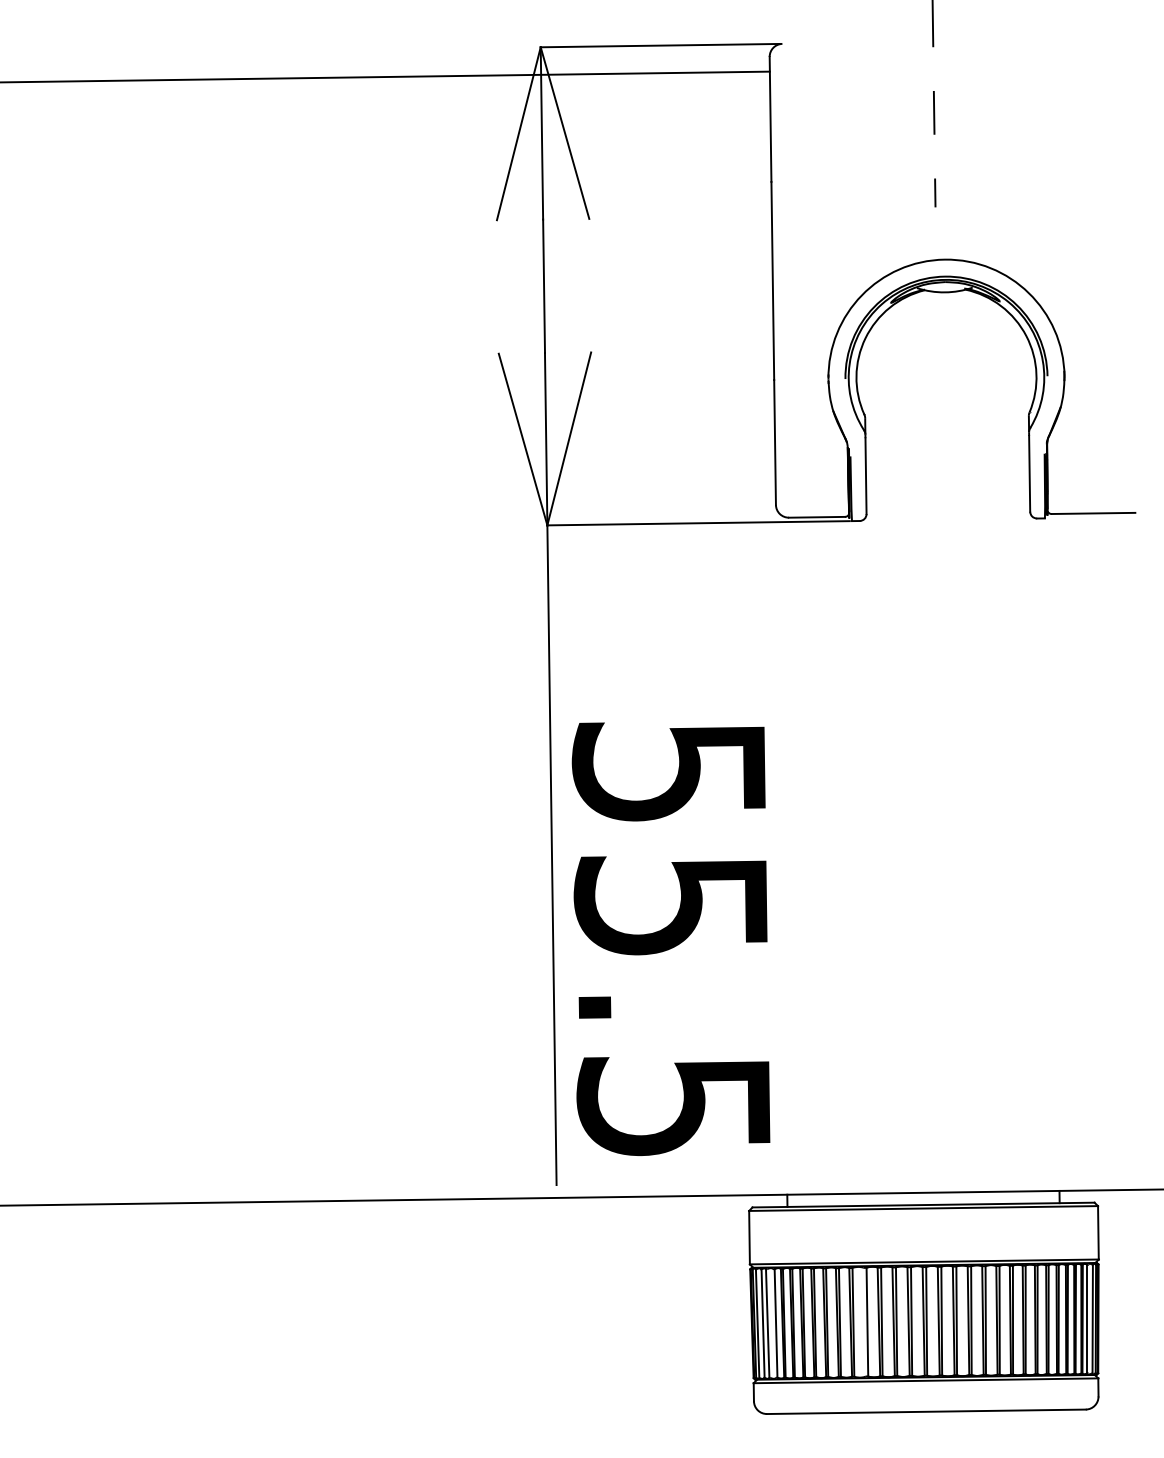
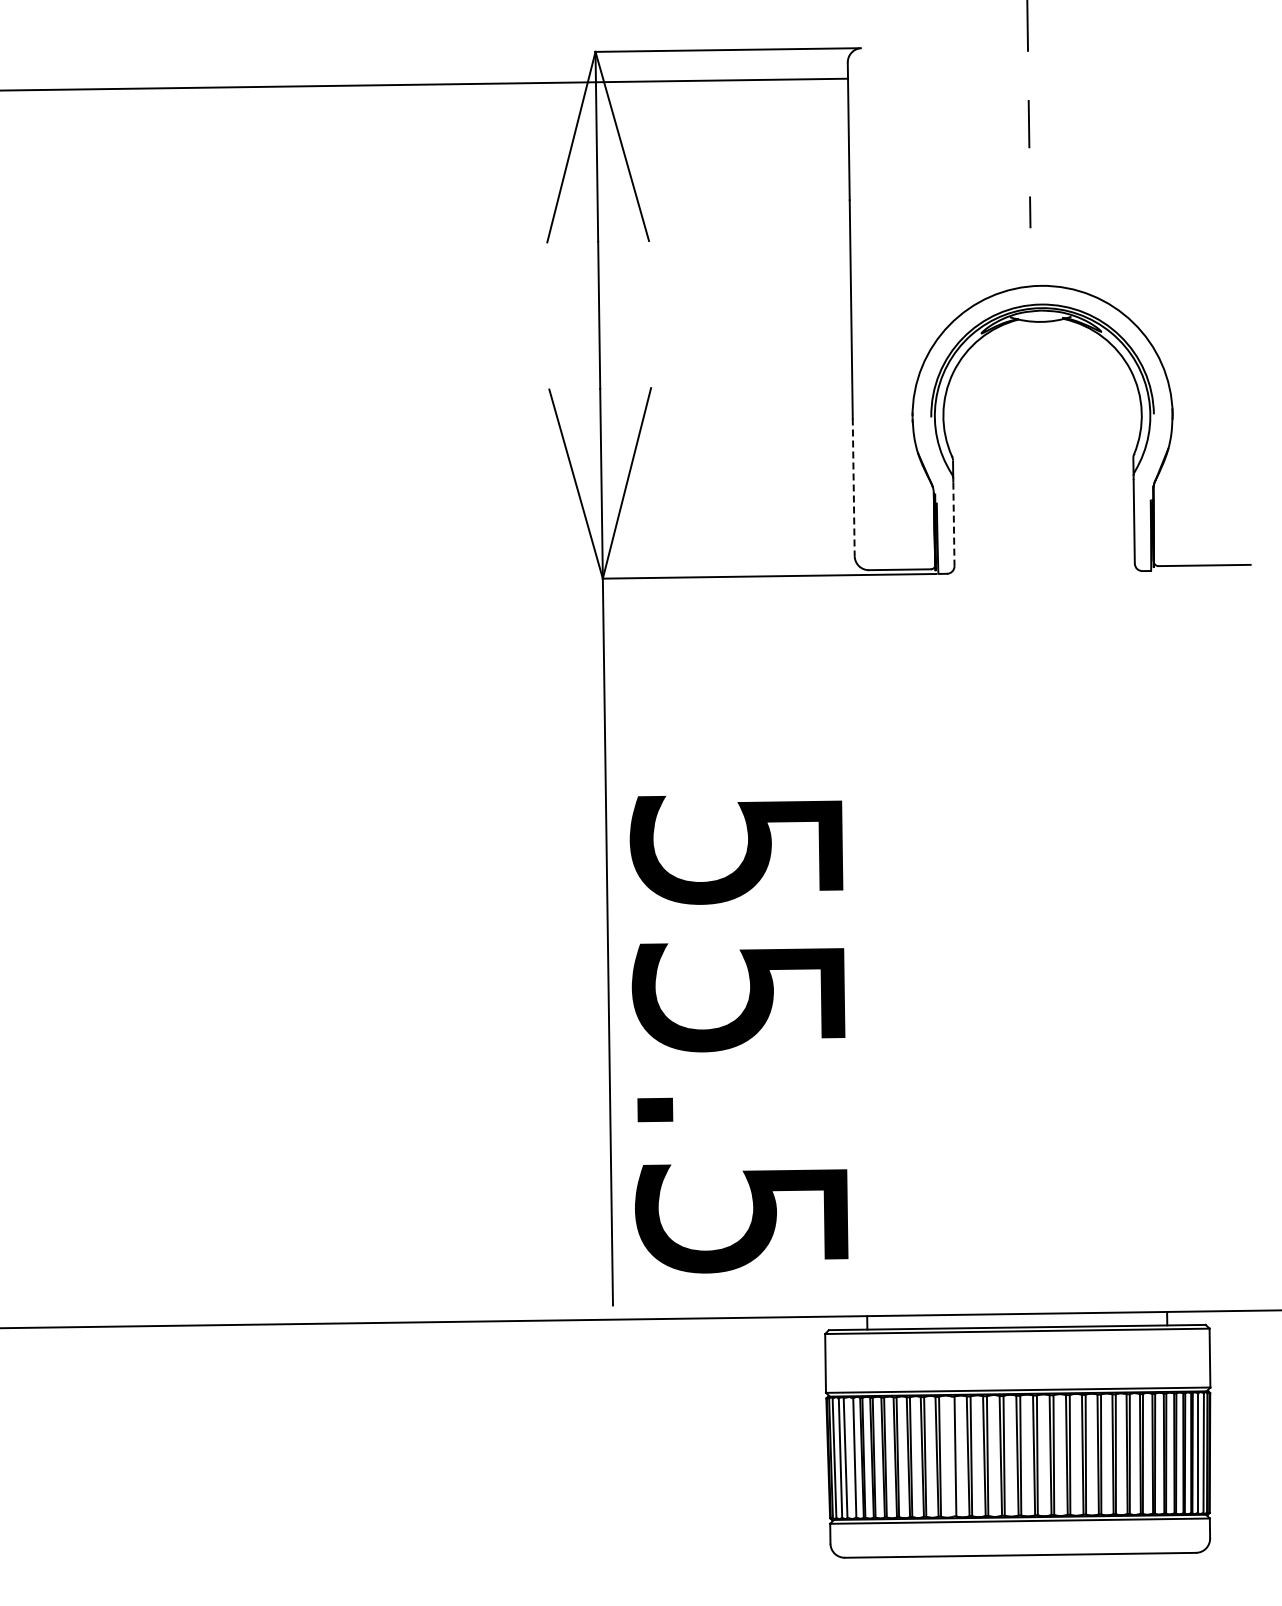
line: (774, 442) -> (853, 487), solid -> dashed
line: (865, 476) -> (953, 524), solid -> dashed

